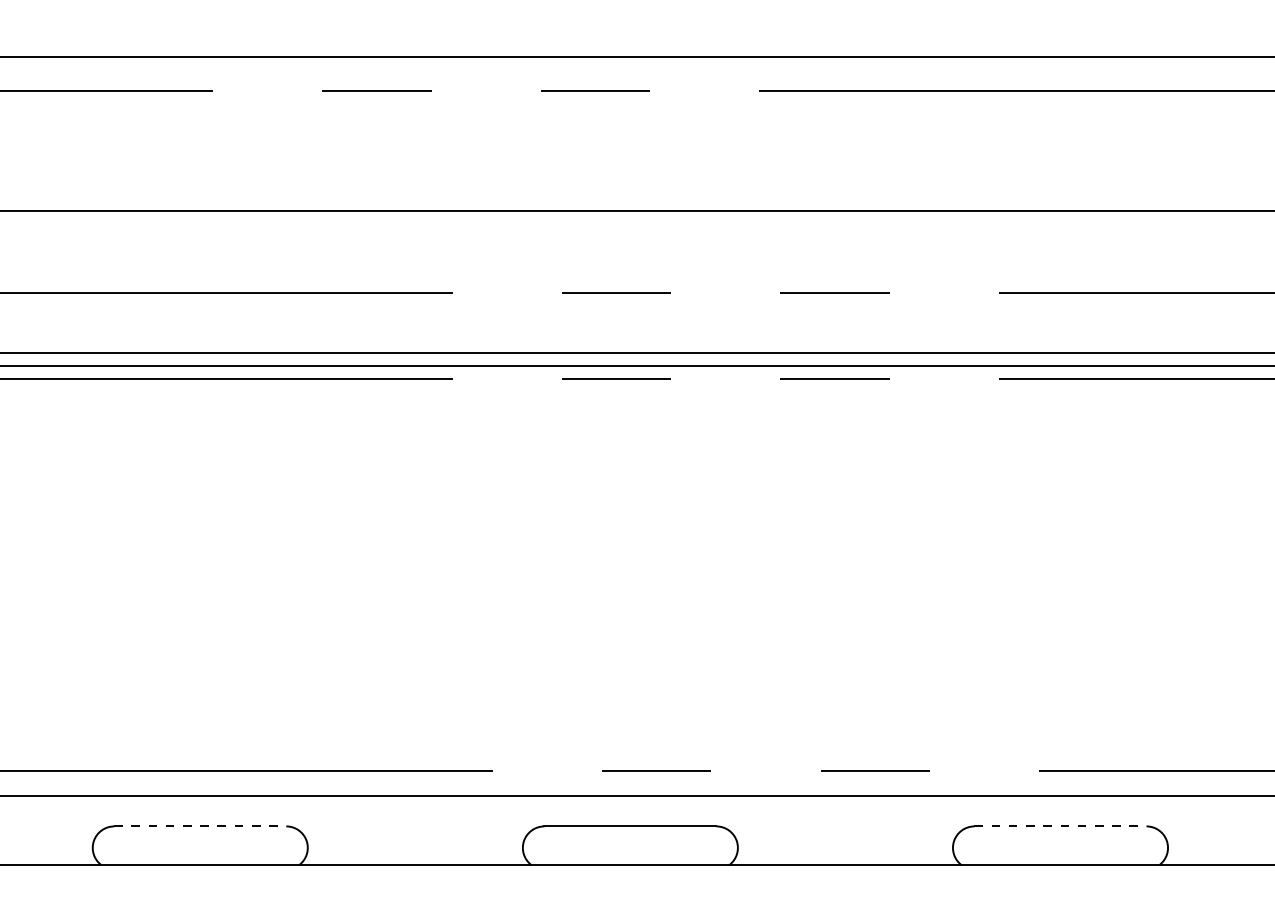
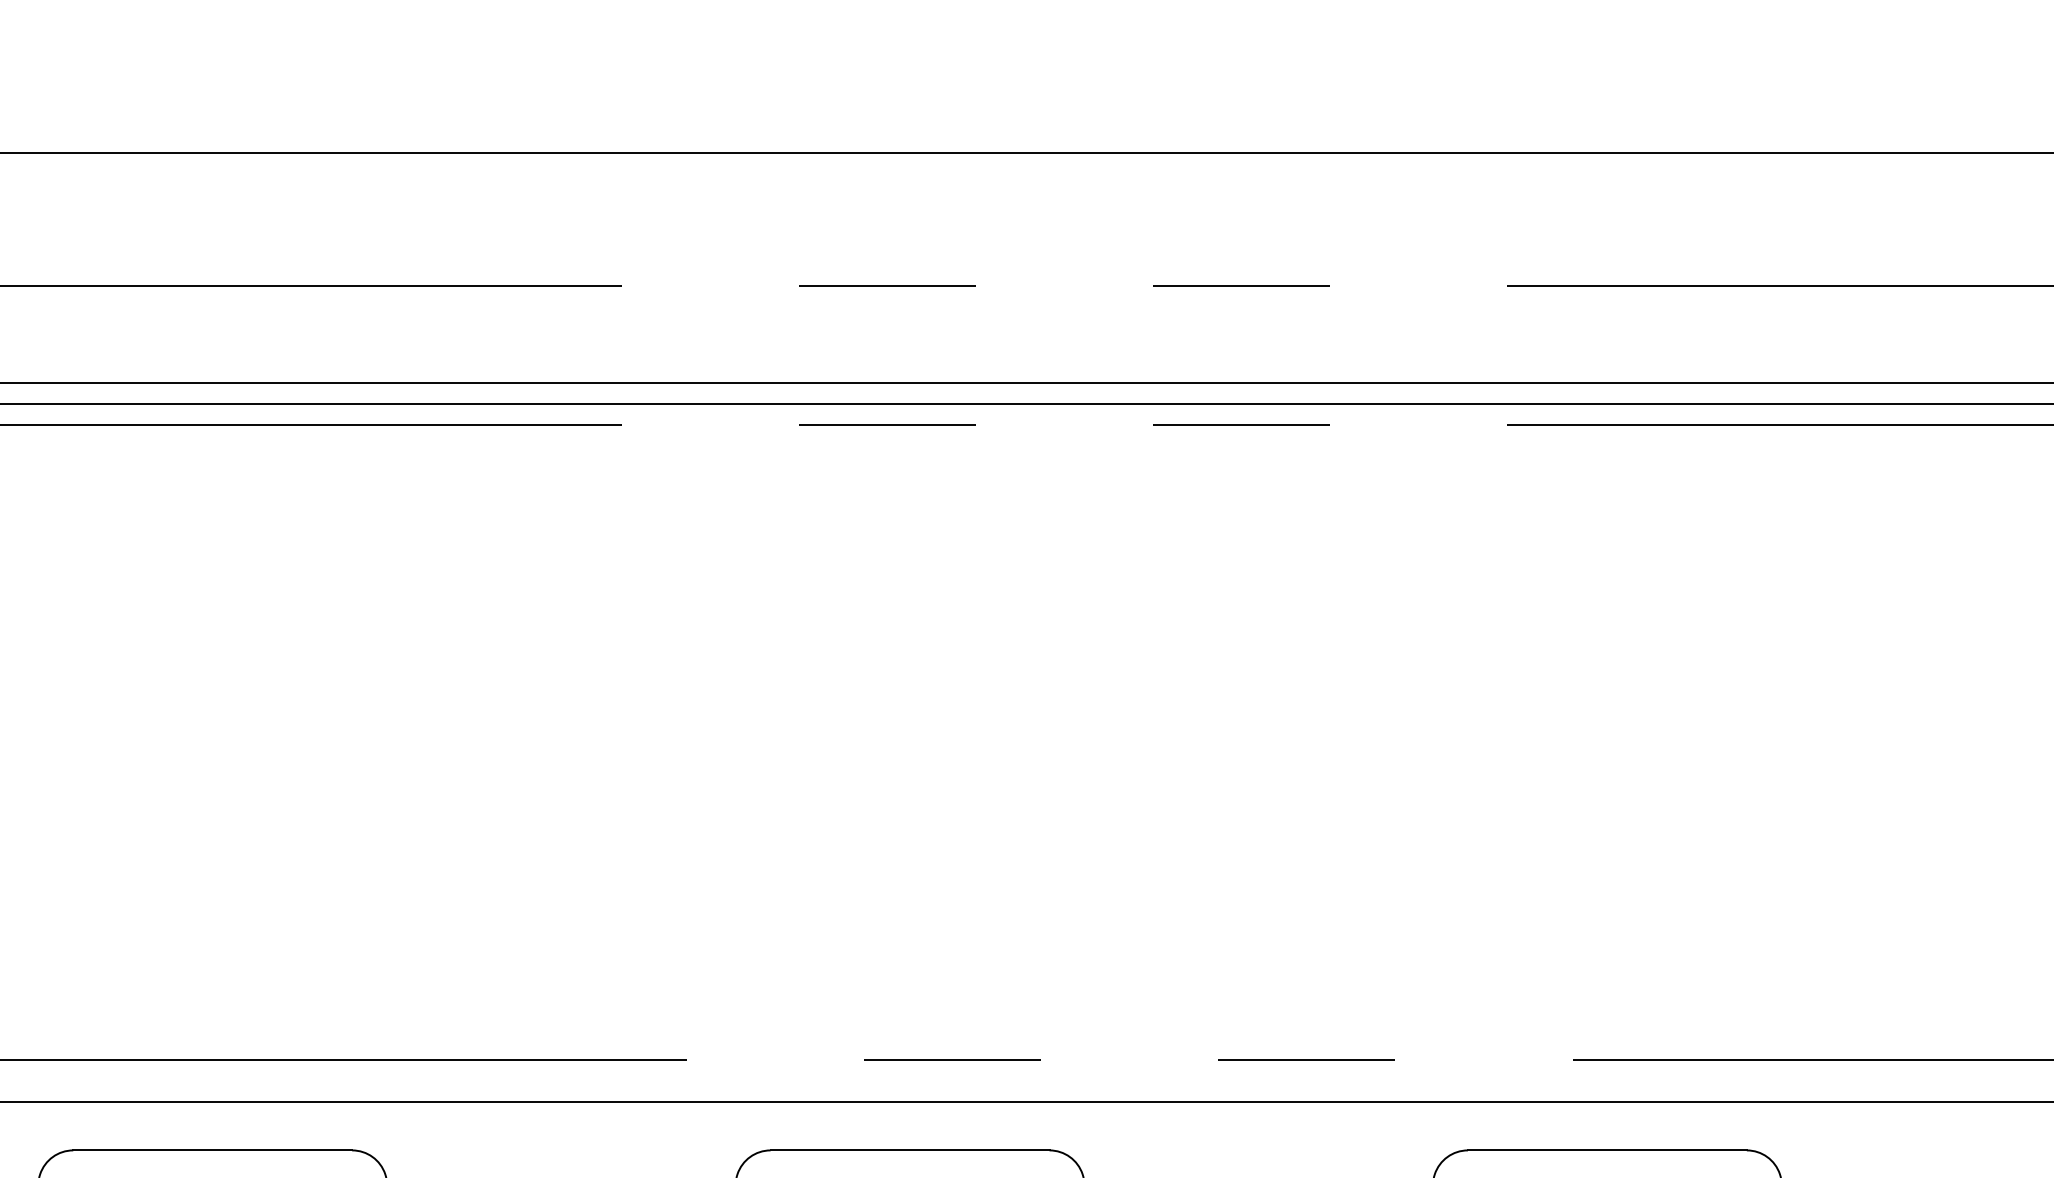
line: (200, 826) -> (213, 1150), dashed -> solid
line: (1060, 826) -> (1607, 1150), dashed -> solid

